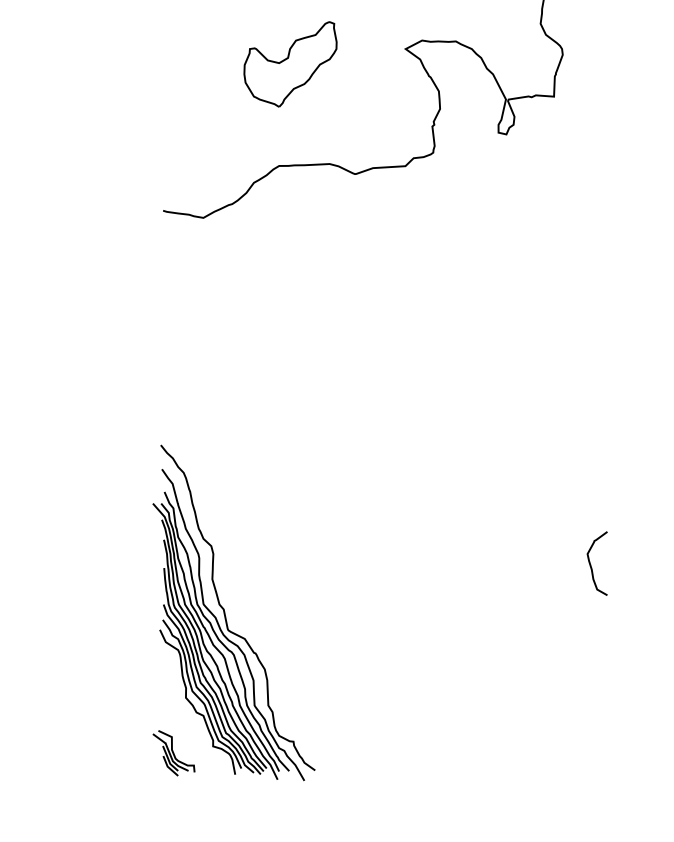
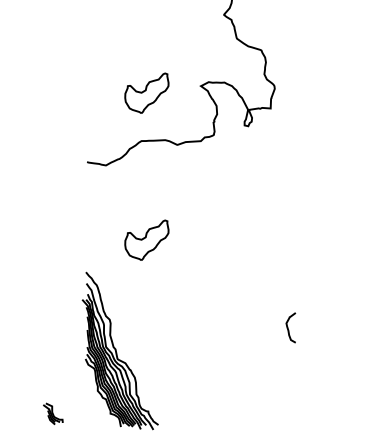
part: (289, 375) -> (146, 239), added
part: (174, 752) -> (53, 413), moved

